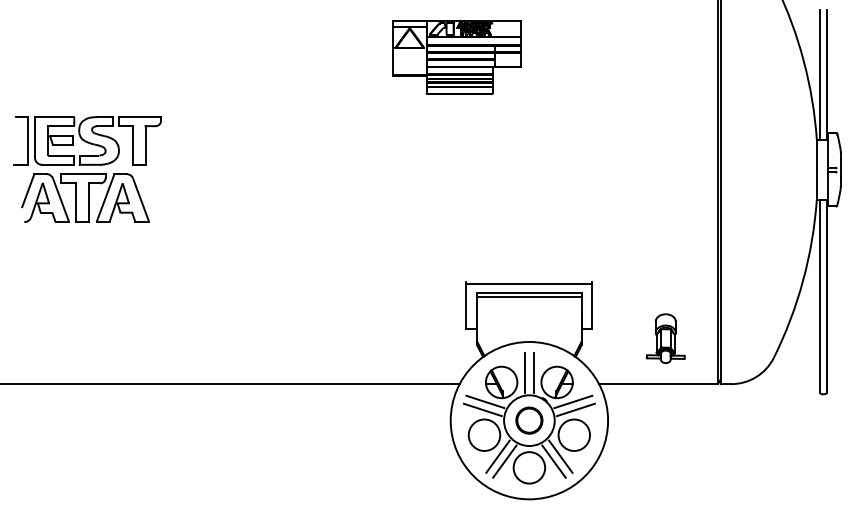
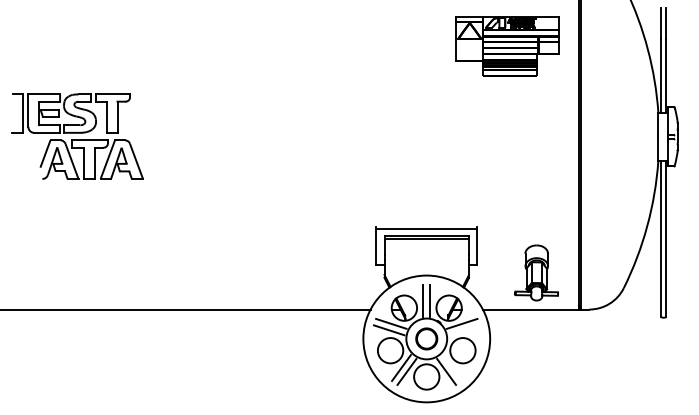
part: (456, 57) -> (507, 46), moved
part: (85, 197) -> (91, 159), moved
part: (665, 338) -> (536, 272), size x1.4
line: (575, 409) -> (463, 329), removed
line: (560, 456) -> (451, 367), removed

